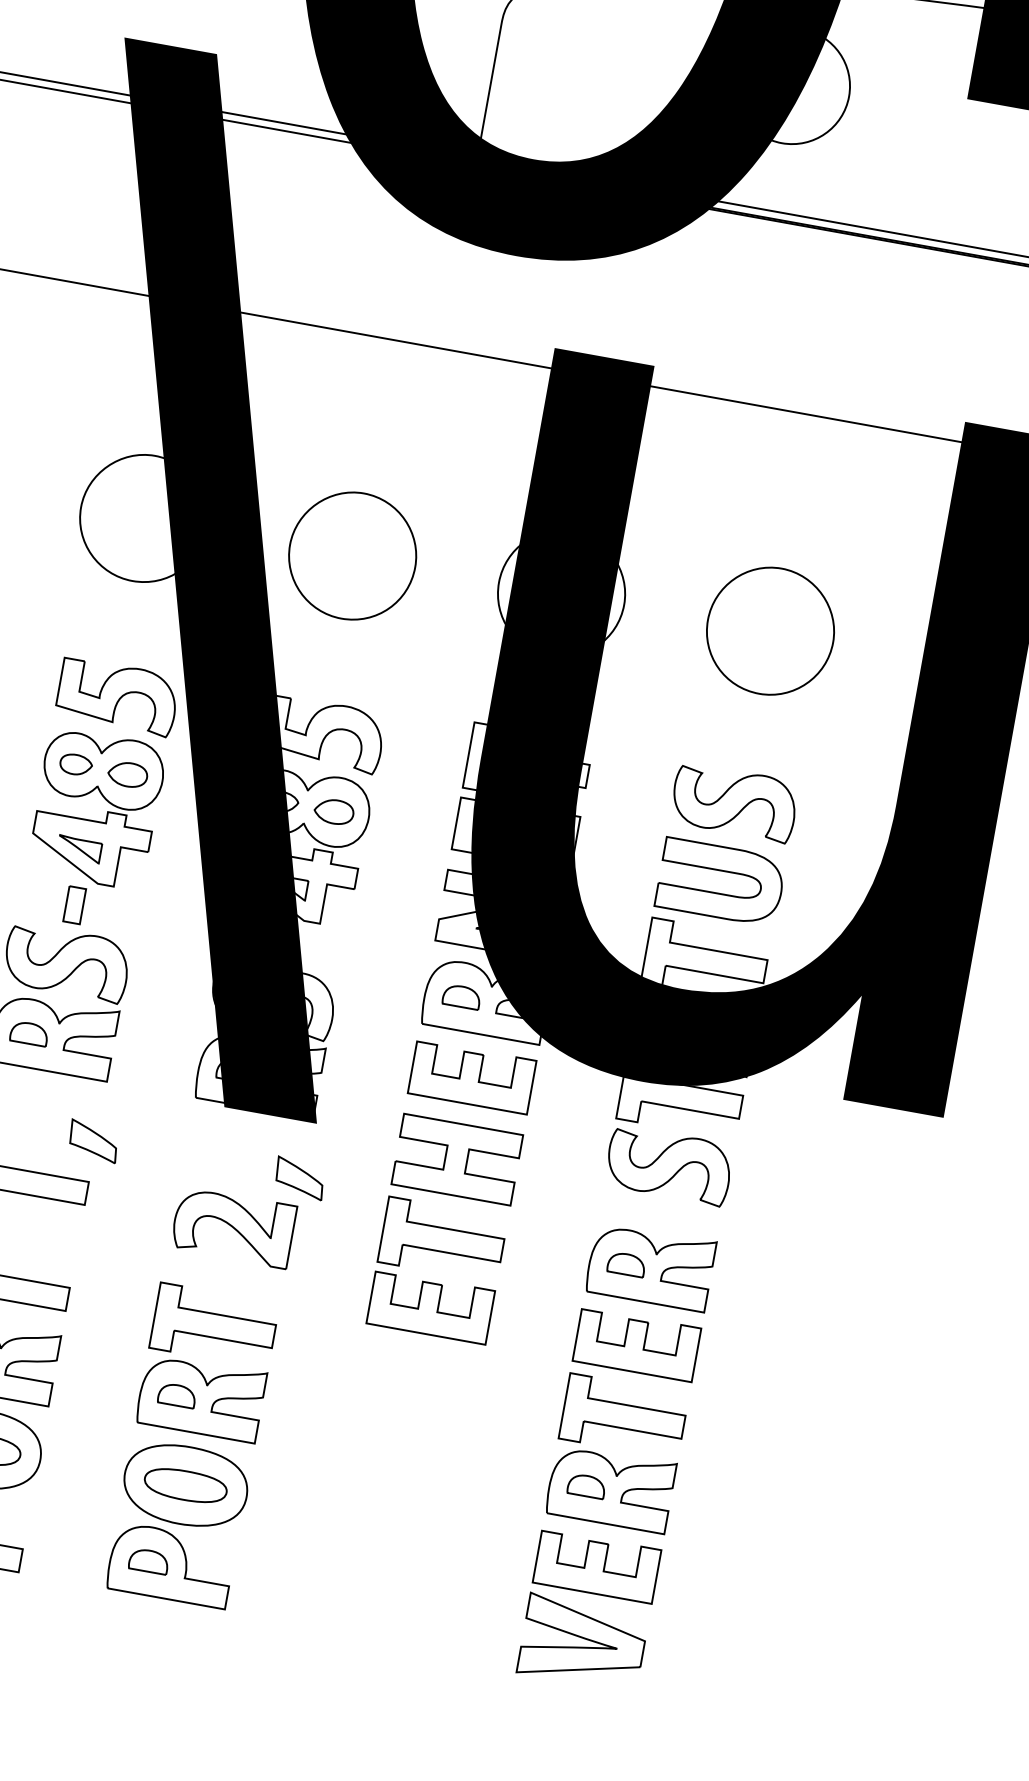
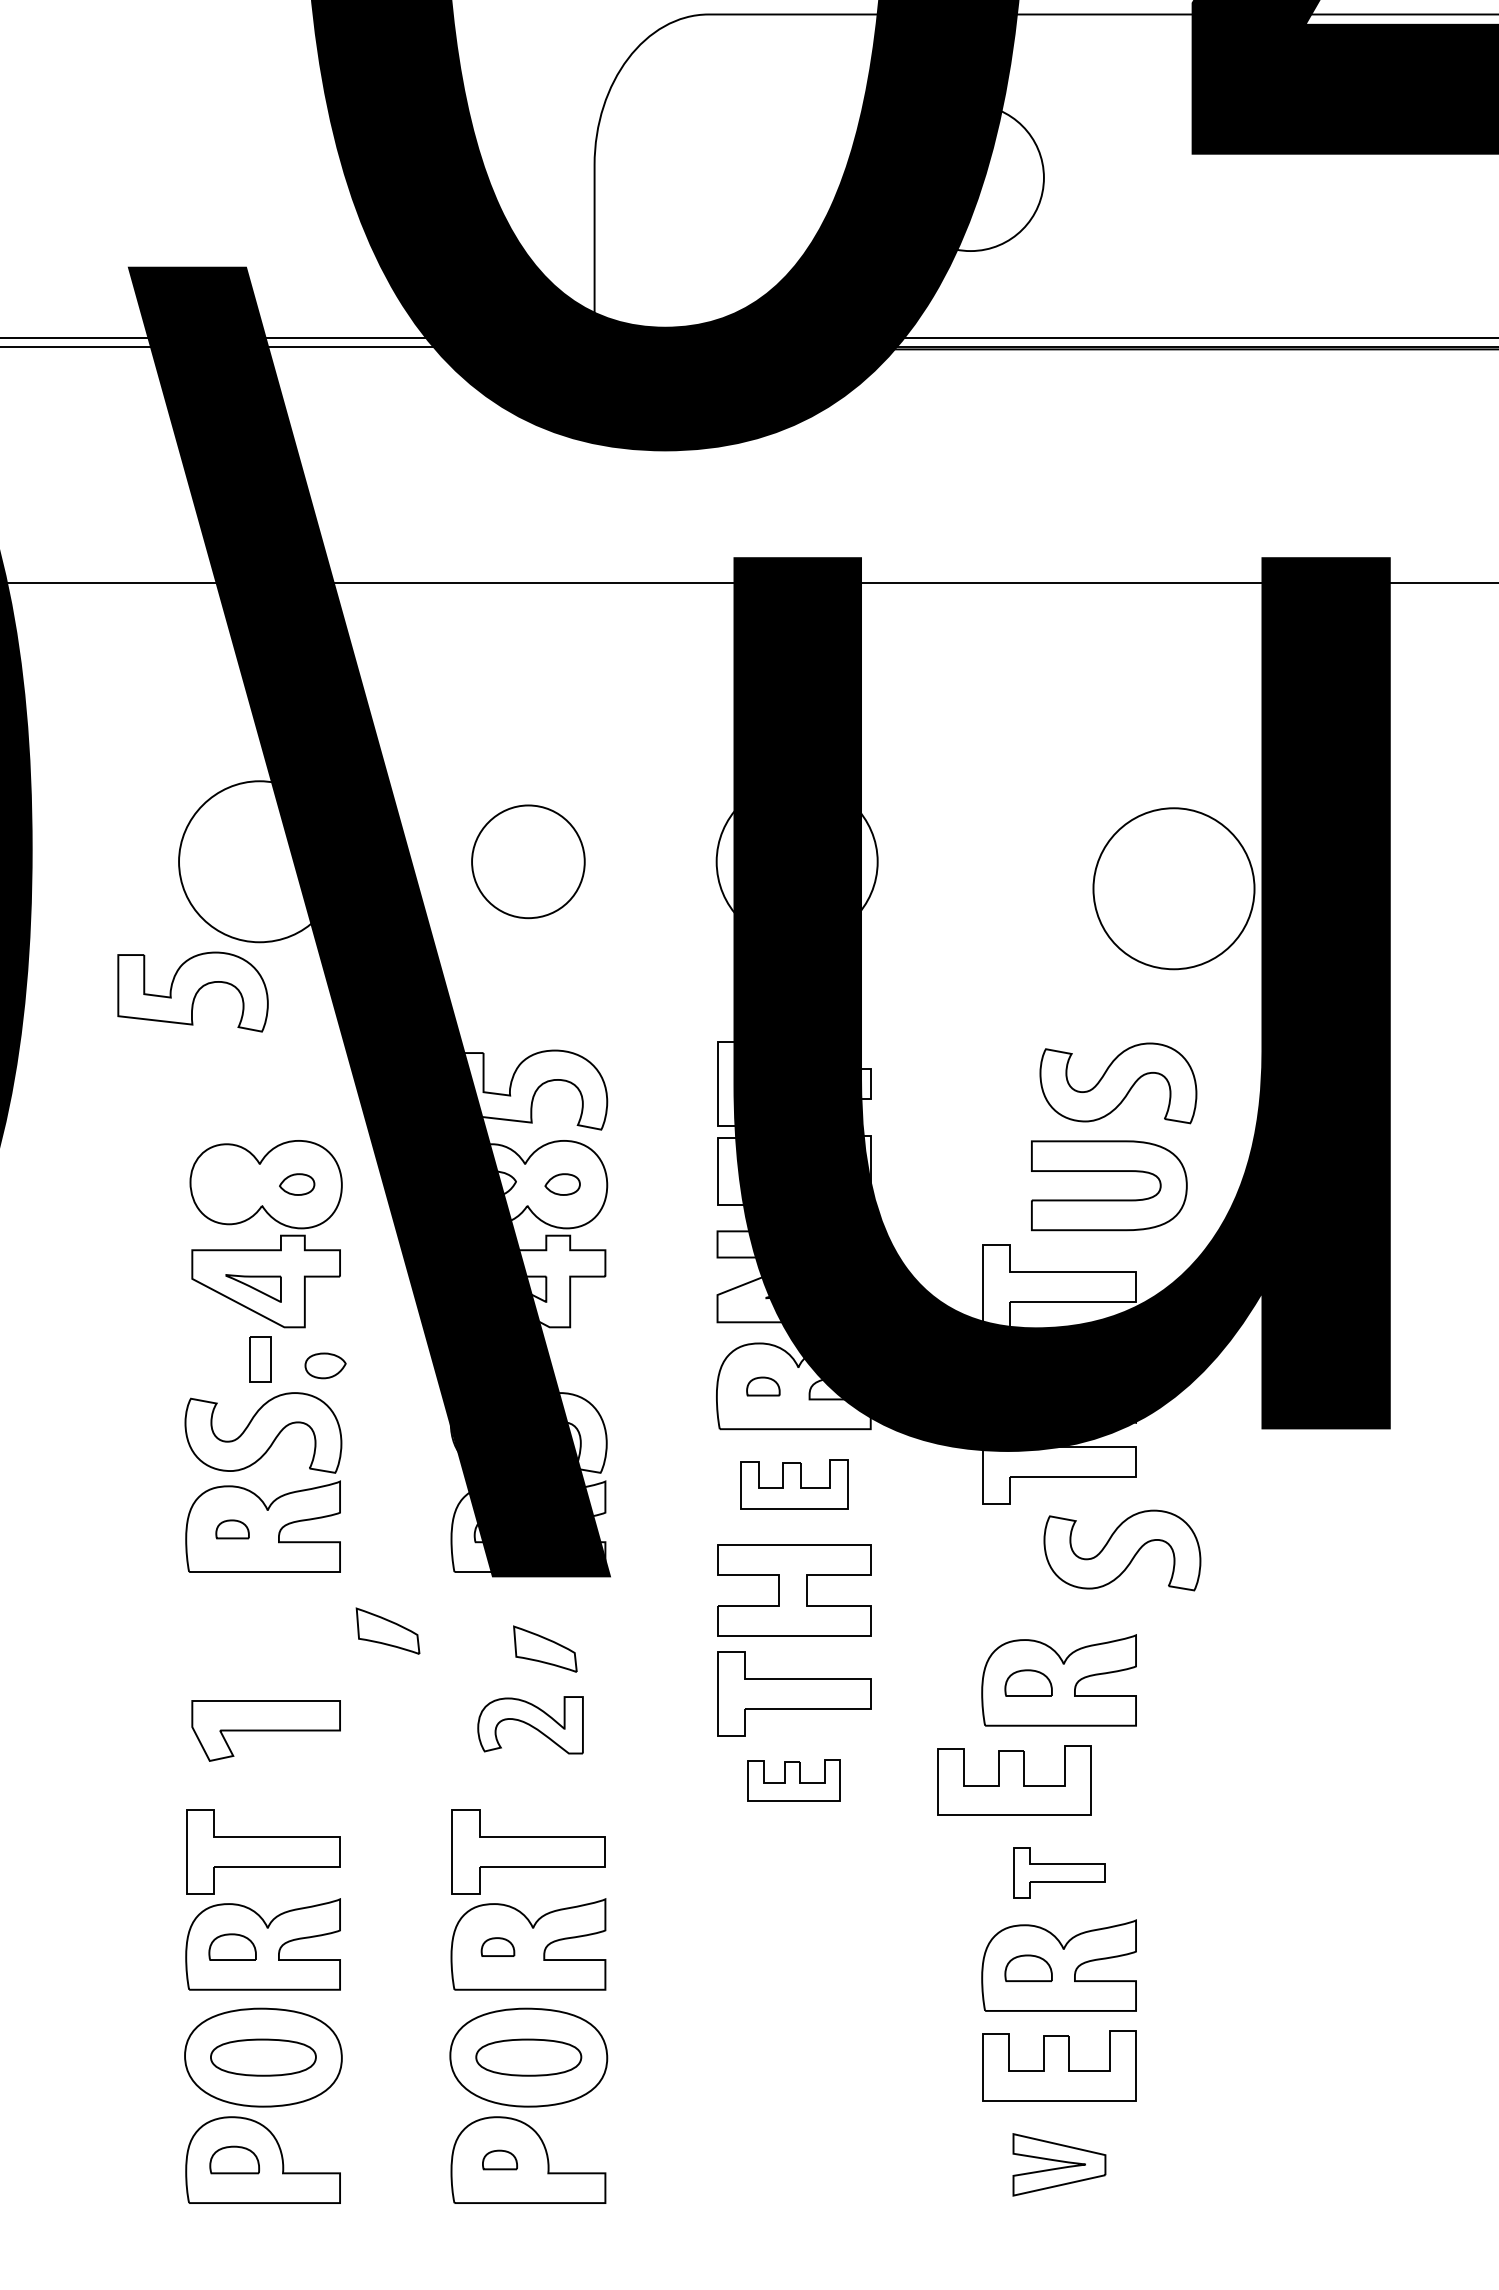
part: (352, 555) -> (528, 861), size x0.7
part: (770, 630) -> (1173, 888), moved
part: (117, 696) -> (192, 991), moved
part: (76, 764) -> (325, 1365), moved
part: (127, 774) -> (296, 1184), size x0.7
part: (734, 802) -> (1118, 1083), moved
part: (334, 811) -> (562, 1184), size x0.7
part: (722, 871) -> (1109, 1171), moved
part: (462, 996) -> (763, 1386), size x0.7
part: (29, 1033) -> (232, 1529), size x0.7
part: (472, 1077) -> (794, 1484), size x0.7
part: (93, 1140) -> (387, 1630), moved
part: (669, 1165) -> (1122, 1550), moved
part: (300, 1177) -> (545, 1648), moved
part: (233, 1227) -> (530, 1725), size x0.7
part: (431, 1307) -> (794, 1780), size x0.6
part: (637, 1344) -> (1014, 1780), moved
part: (176, 1394) -> (497, 1946), size x0.7
part: (624, 1415) -> (1059, 1872), size x0.6
part: (148, 1560) -> (499, 2159), size x0.7
part: (583, 1642) -> (1059, 2164), size x0.6

